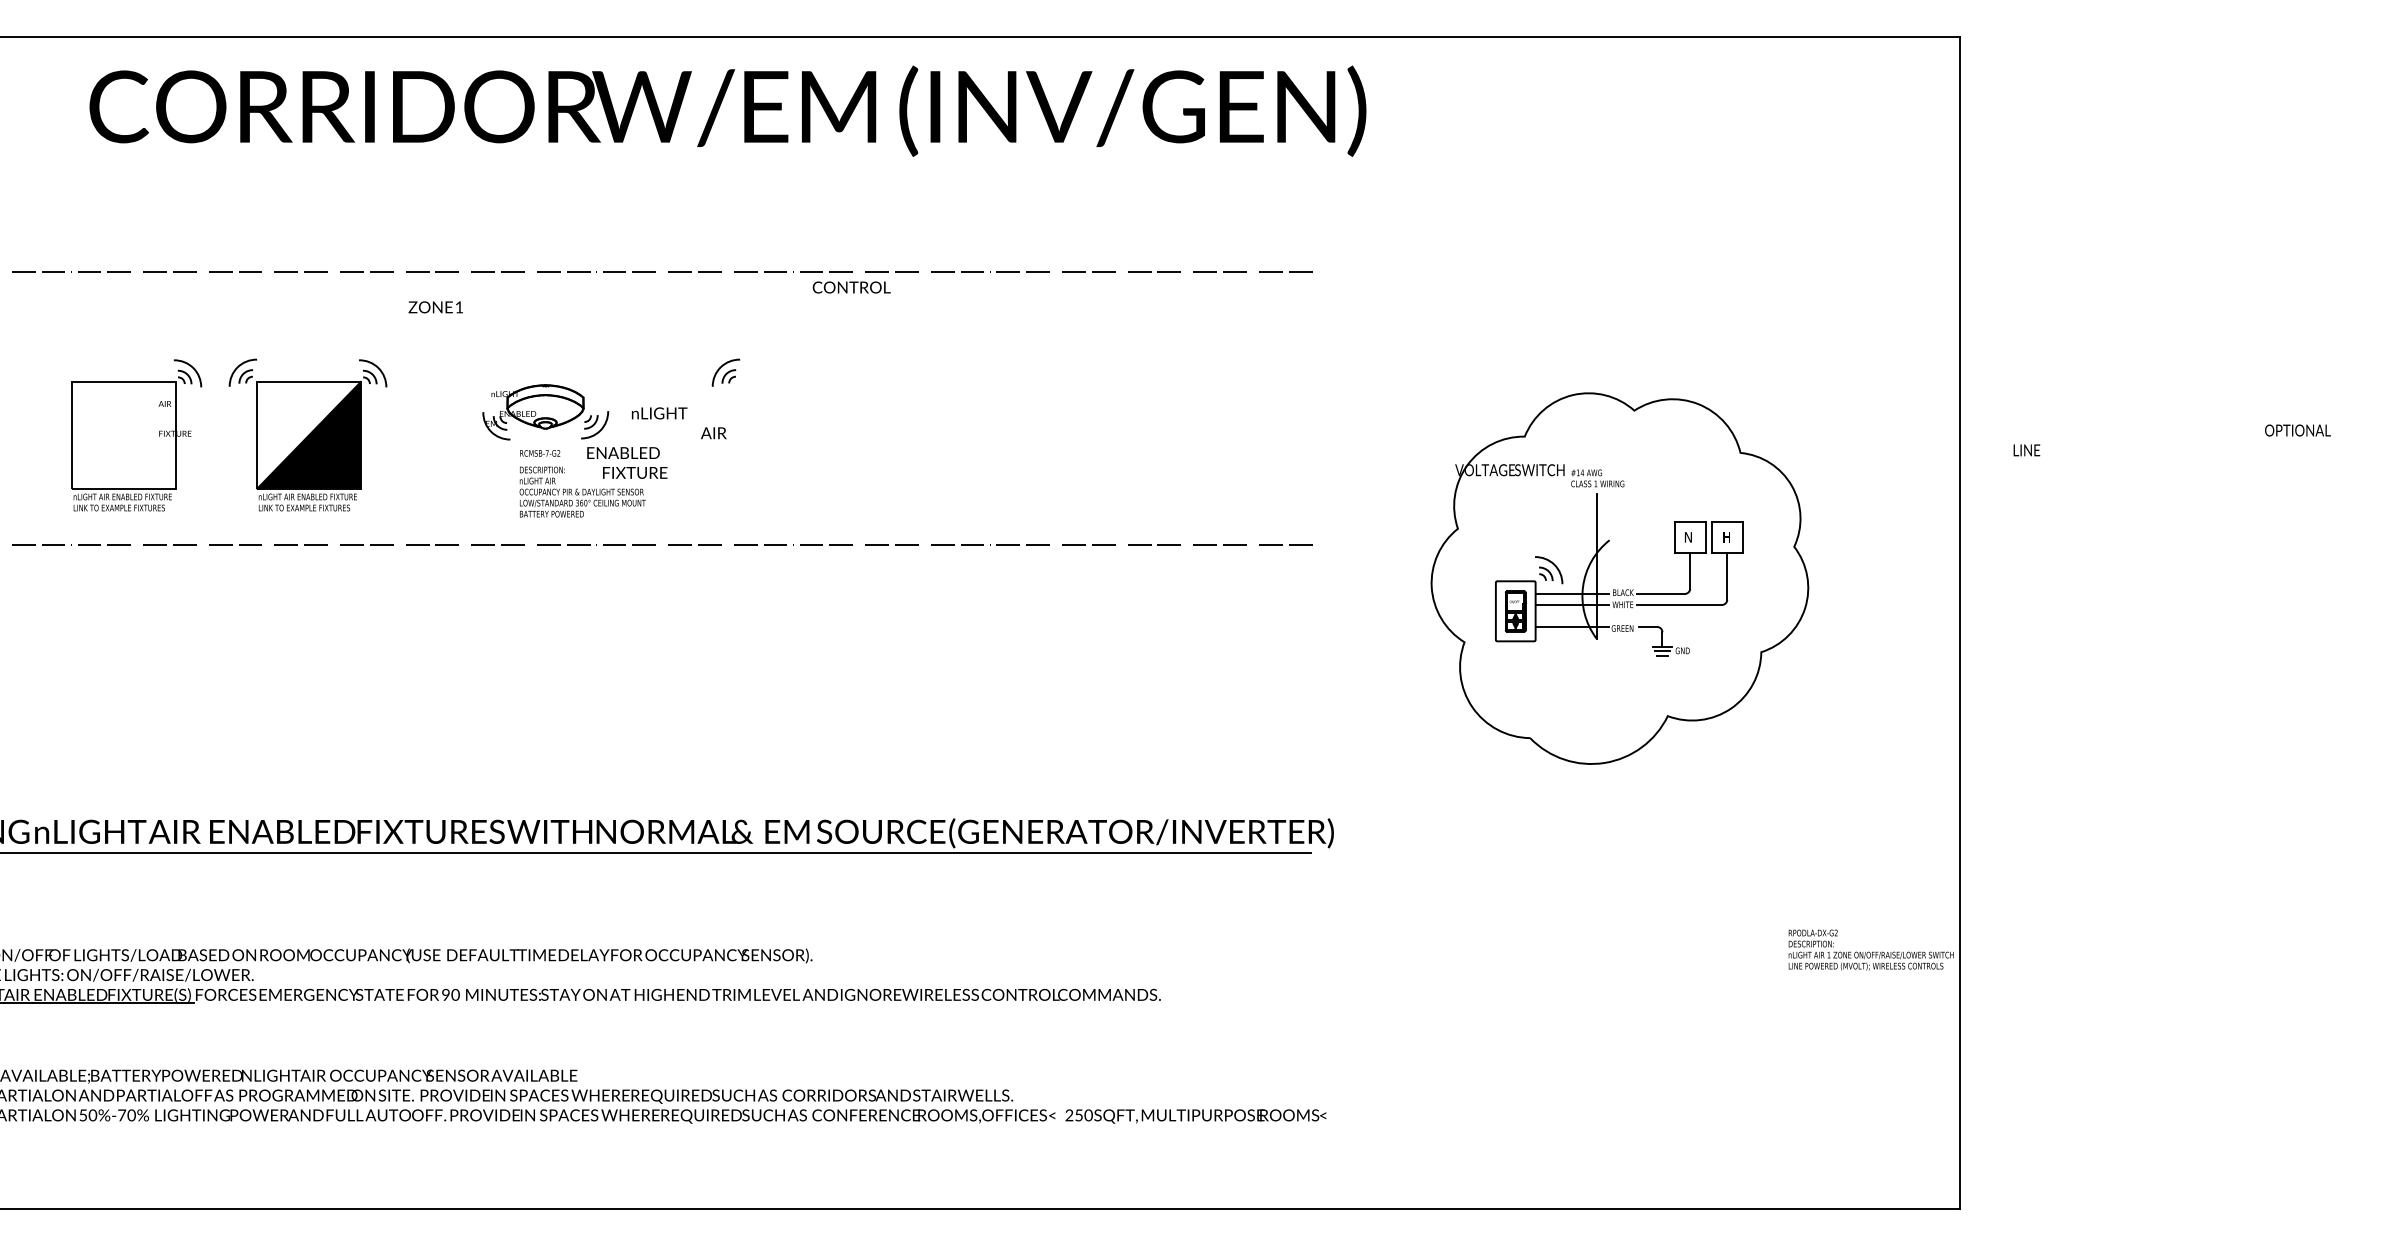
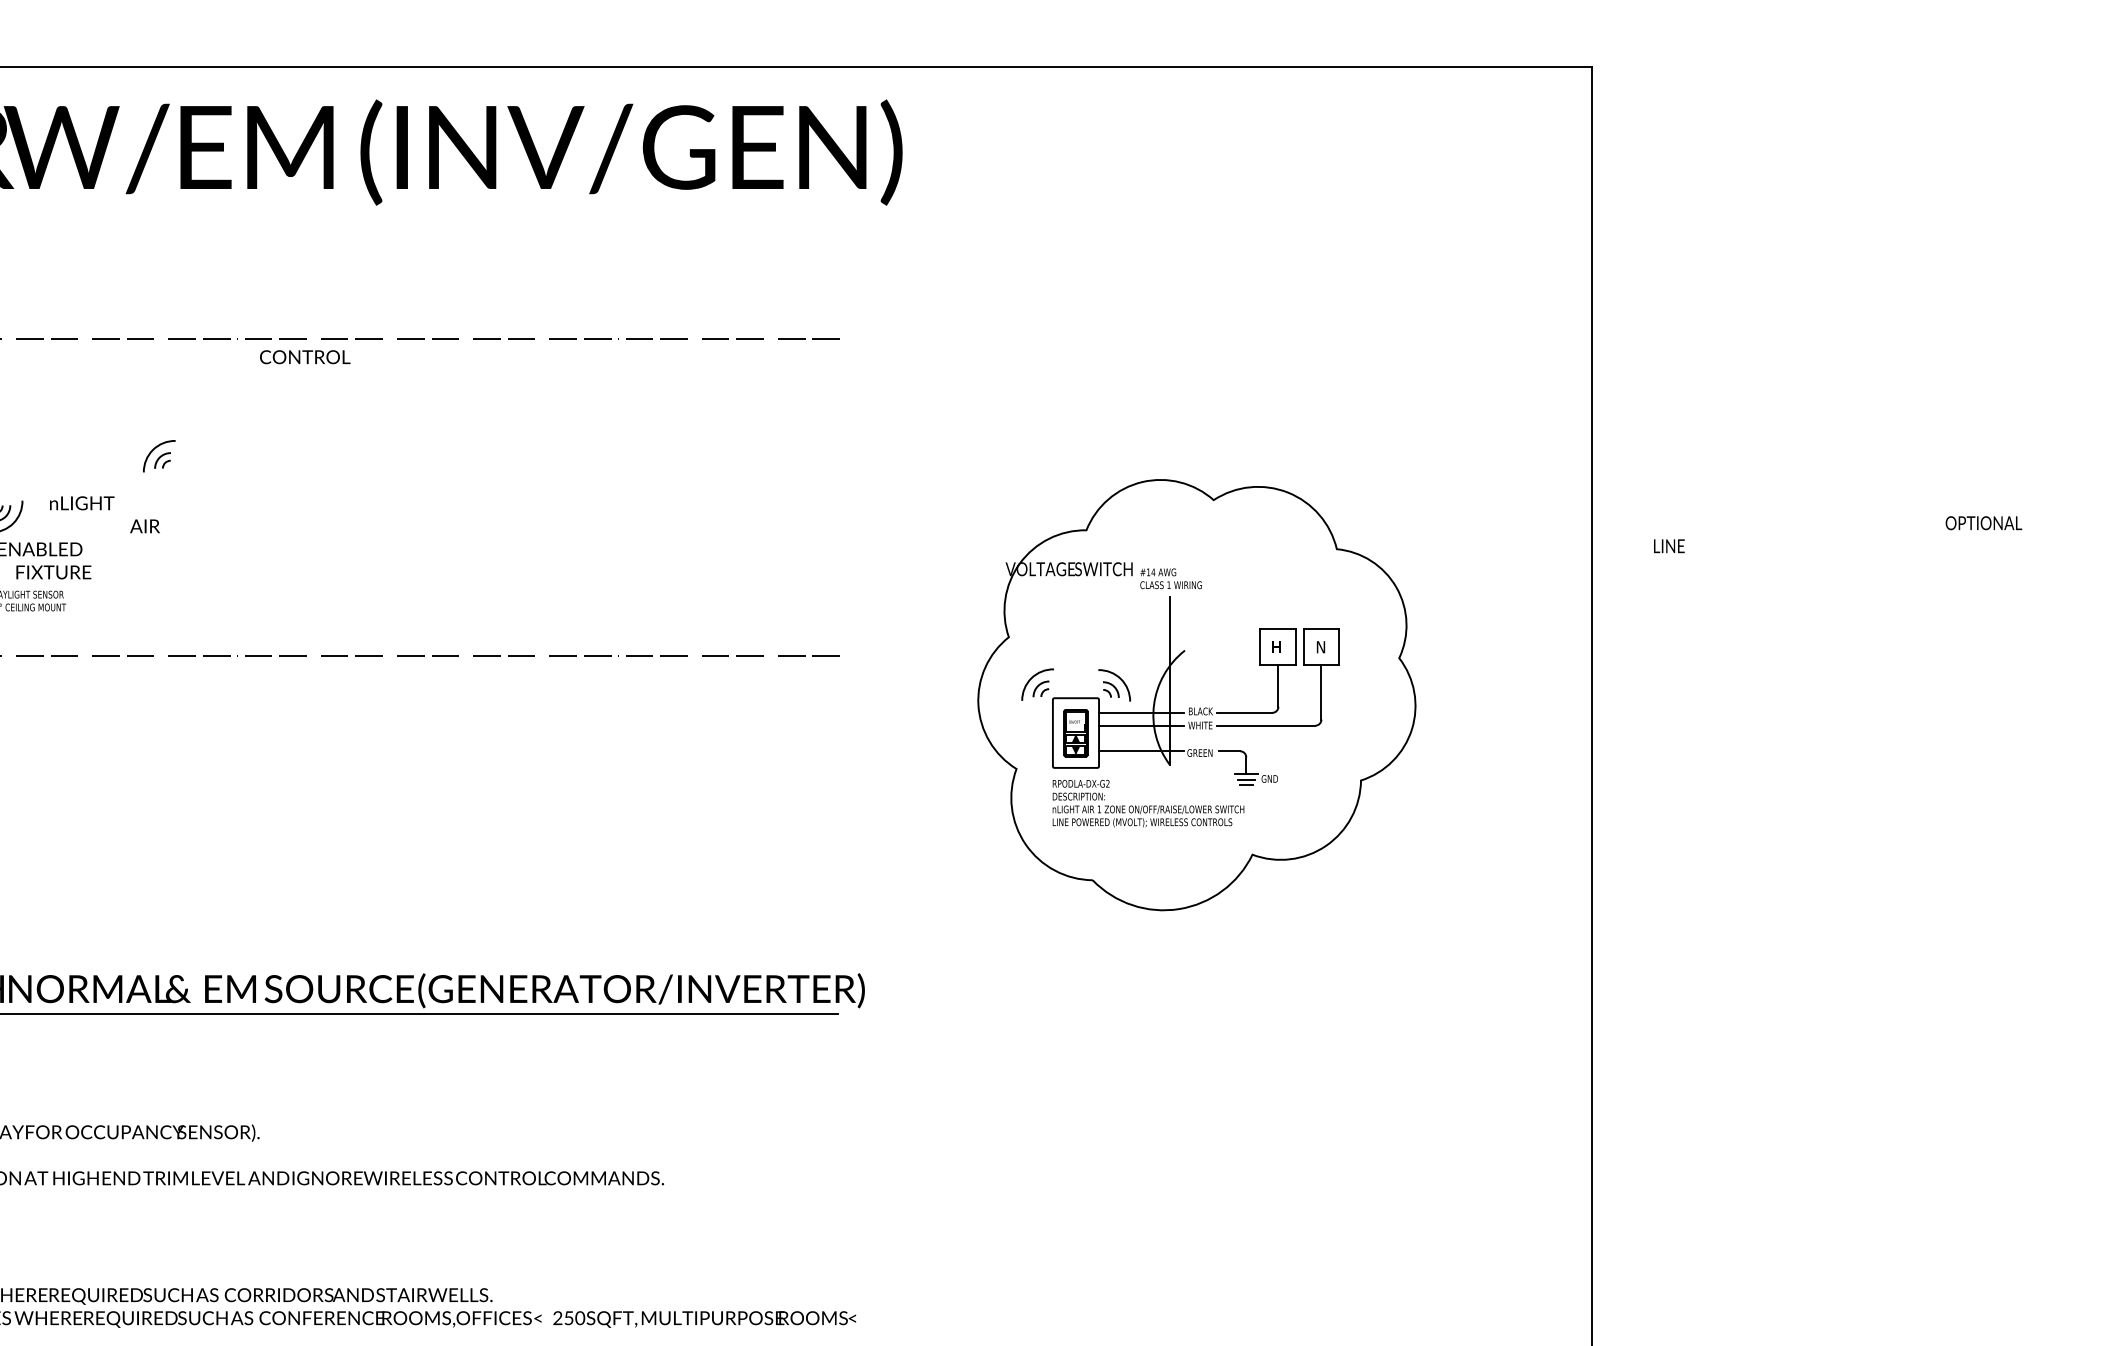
text: (1687, 537) -> (1275, 647), N -> H
text: (1726, 537) -> (1320, 647), H -> N
part: (1482, 569) -> (1037, 684), added
text: (1870, 949) -> (1147, 802), moved

